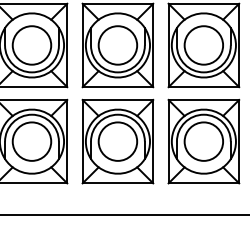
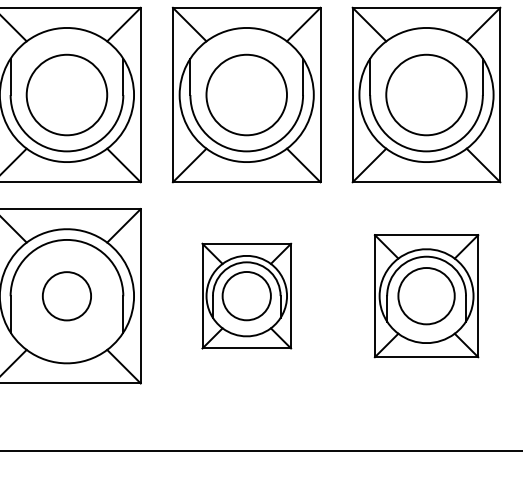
circle: (31, 141) -> (65, 295), size x0.6
part: (117, 141) -> (245, 295), size x0.6
part: (203, 141) -> (425, 295), size x0.7

